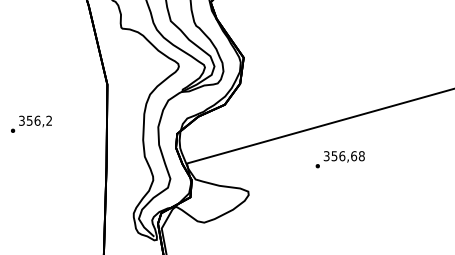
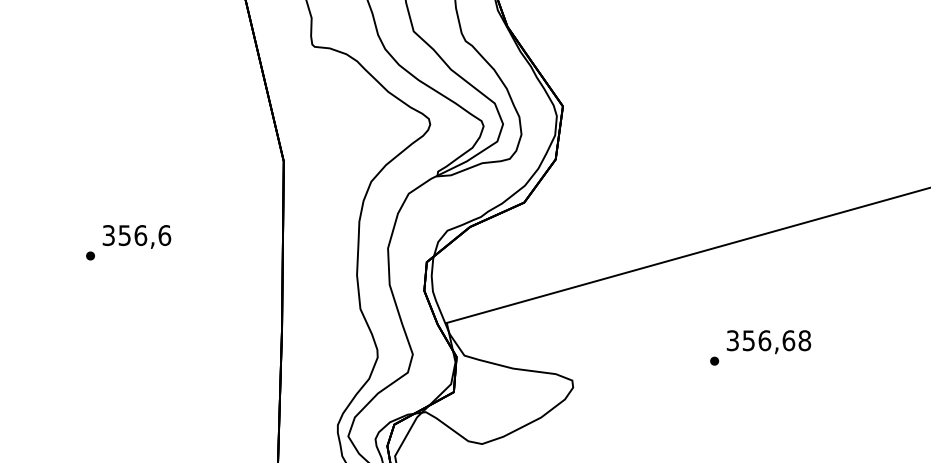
text: (49, 120) -> (165, 234), 356,2 -> 356,6
text: (339, 159) -> (759, 347), moved

